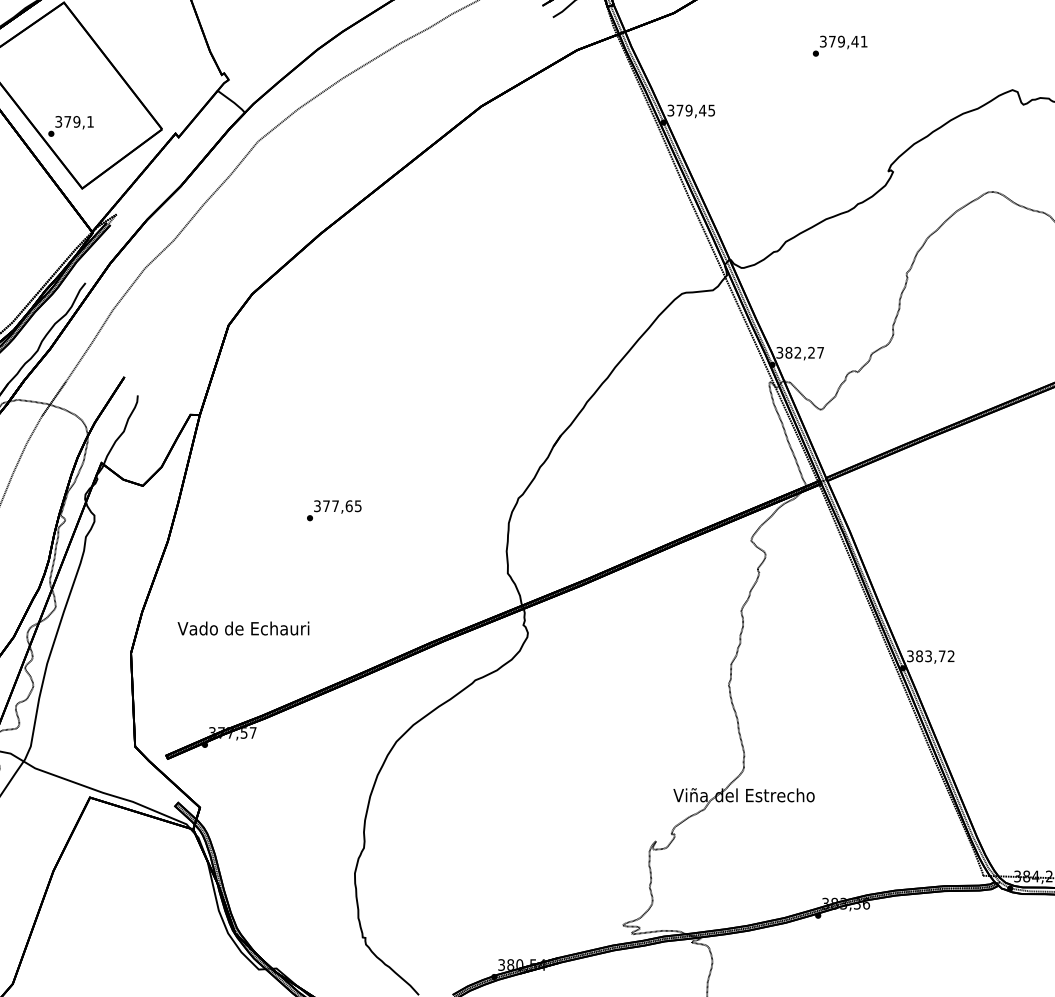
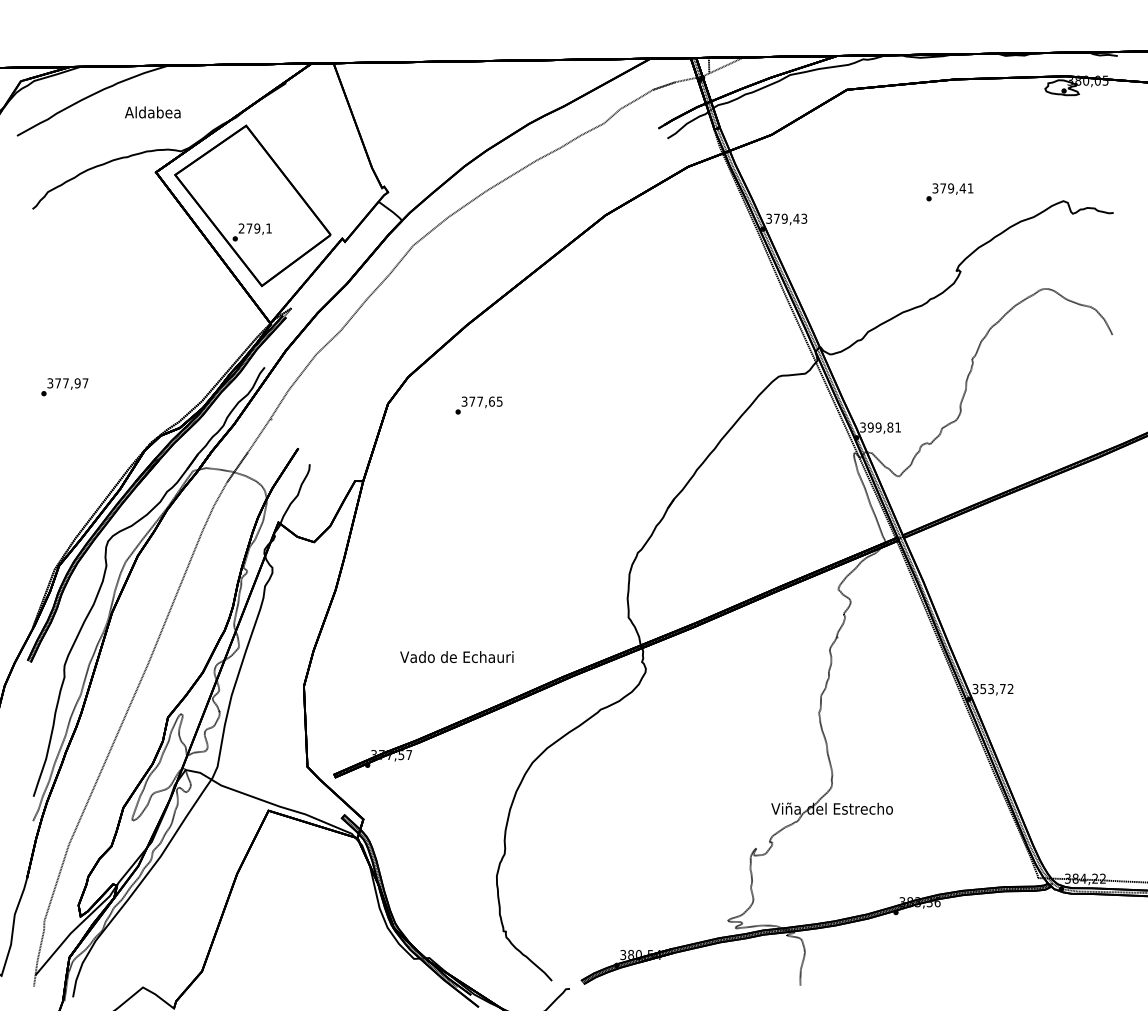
text: (839, 46) -> (949, 192), moved
text: (711, 109) -> (804, 217), 379,45 -> 379,43
text: (58, 121) -> (241, 228), 379,1 -> 279,1
text: (803, 352) -> (883, 427), 382,27 -> 399,81
text: (333, 510) -> (478, 405), moved
text: (243, 629) -> (456, 657), moved
text: (919, 655) -> (983, 688), 383,72 -> 353,72

